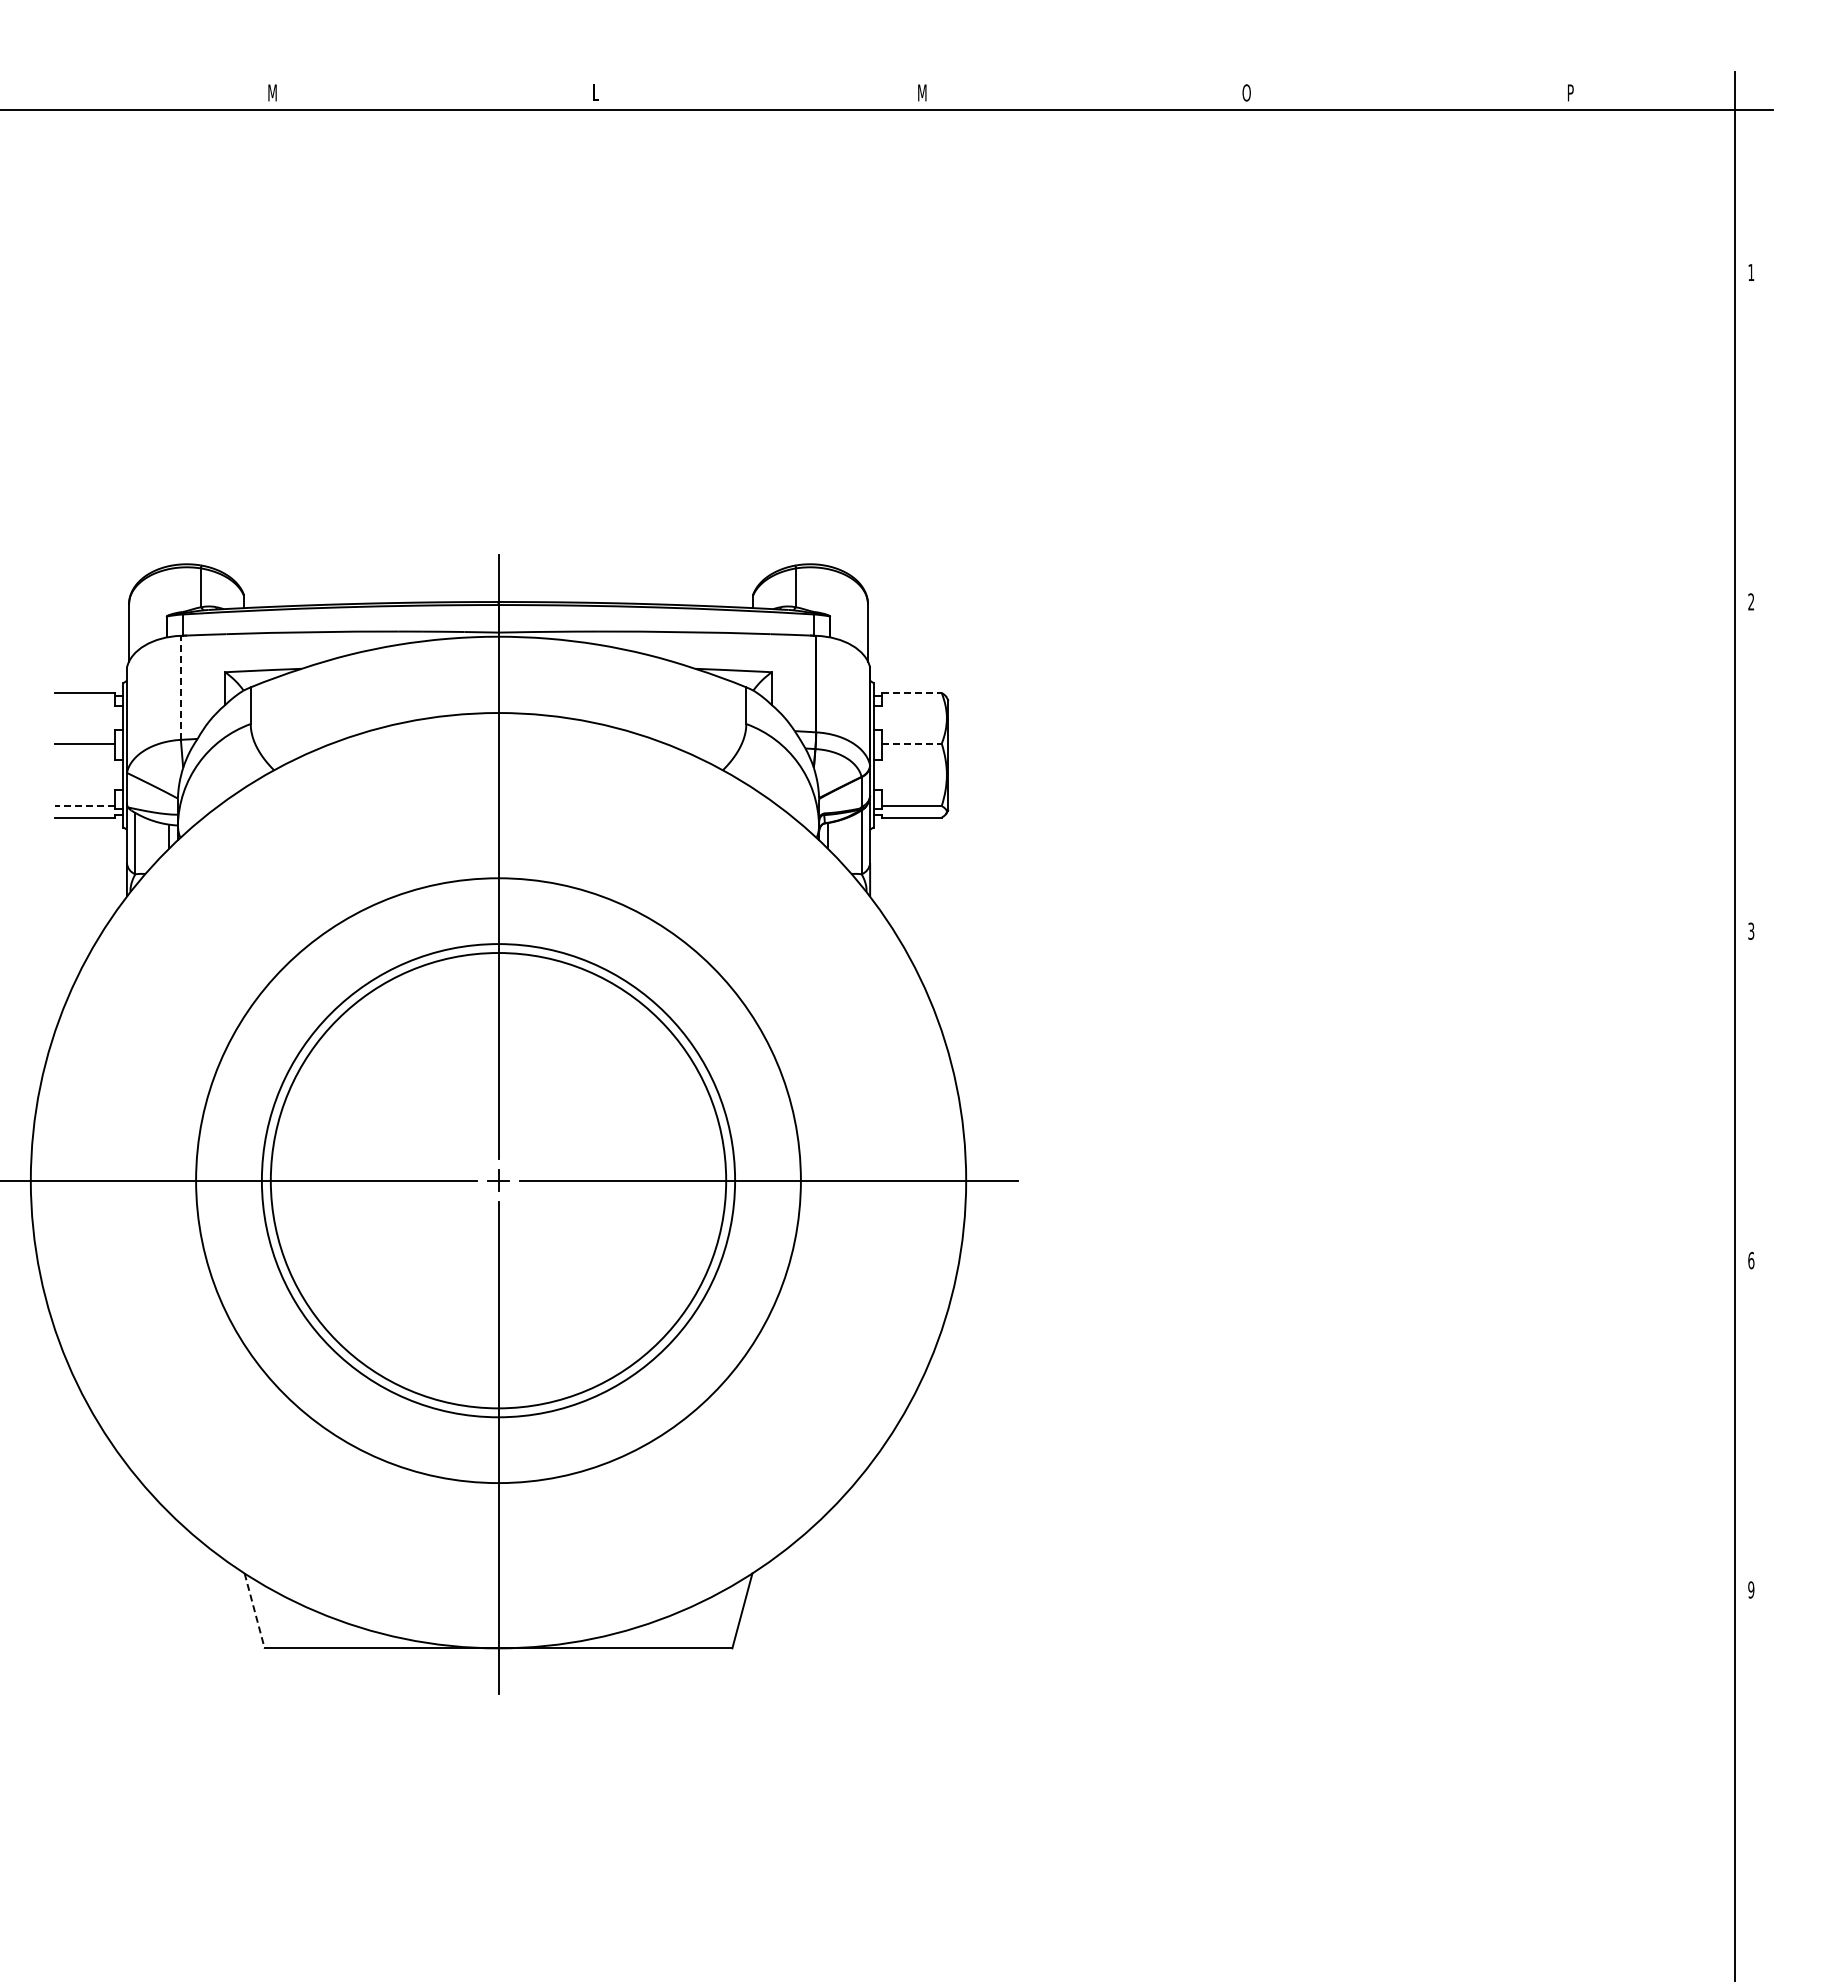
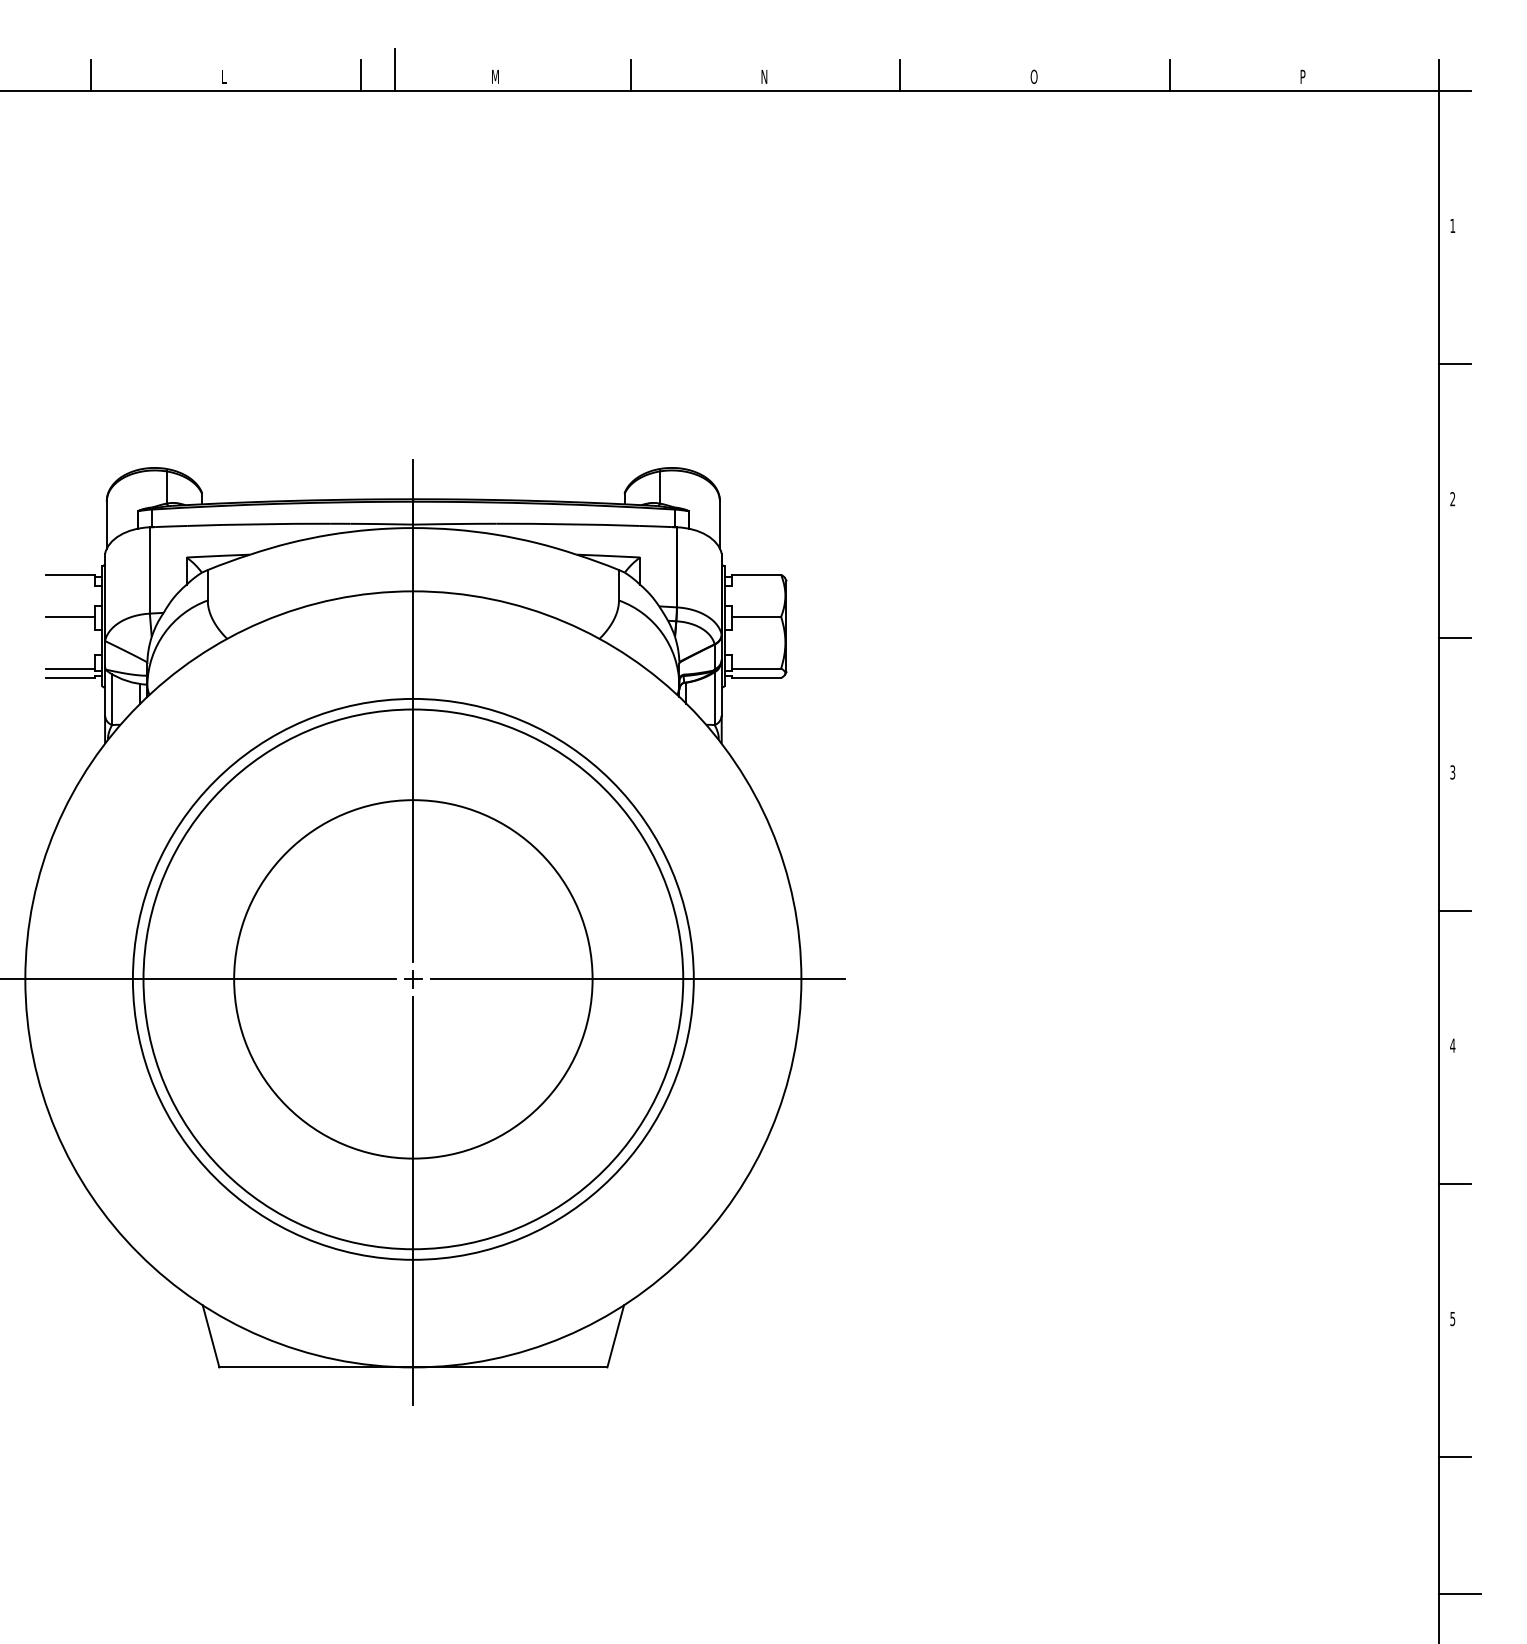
line: (476, 84) -> (395, 69), added
line: (110, 91) -> (91, 75), added
line: (435, 91) -> (361, 75), added
line: (760, 91) -> (630, 75), added
line: (1085, 91) -> (900, 75), added
line: (1410, 91) -> (1170, 75), added
text: (272, 92) -> (225, 76), M -> L
text: (597, 92) -> (495, 76), L -> M
text: (922, 92) -> (765, 76), M -> N
line: (1753, 439) -> (1454, 364), added
line: (180, 687) -> (149, 570), dashed -> solid
line: (912, 692) -> (756, 574), dashed -> solid
line: (912, 743) -> (756, 616), dashed -> solid
line: (1753, 768) -> (1454, 637), added
line: (85, 806) -> (70, 668), dashed -> solid
line: (1753, 1098) -> (1454, 911), added
circle: (498, 1180) -> (413, 979), size x0.71
circle: (498, 1180) -> (413, 979), size x1.43
circle: (498, 1180) -> (413, 979), size x1.43
text: (1751, 1260) -> (1452, 1045), 6 -> 4
line: (1753, 1427) -> (1454, 1184), added
text: (1751, 1589) -> (1452, 1318), 9 -> 5
line: (254, 1610) -> (210, 1335), dashed -> solid
line: (1753, 1756) -> (1454, 1457), added
line: (1759, 1921) -> (1459, 1594), added

